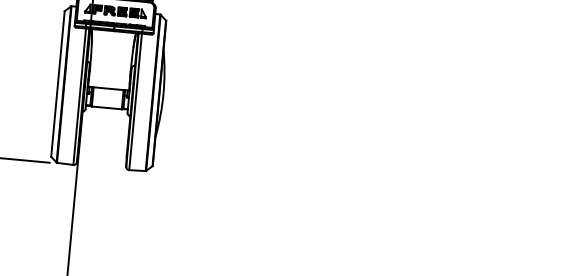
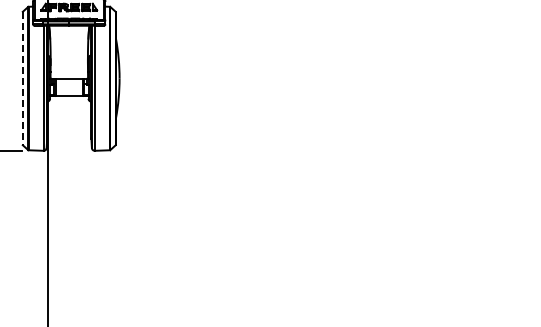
line: (57, 83) -> (22, 78), solid -> dashed

